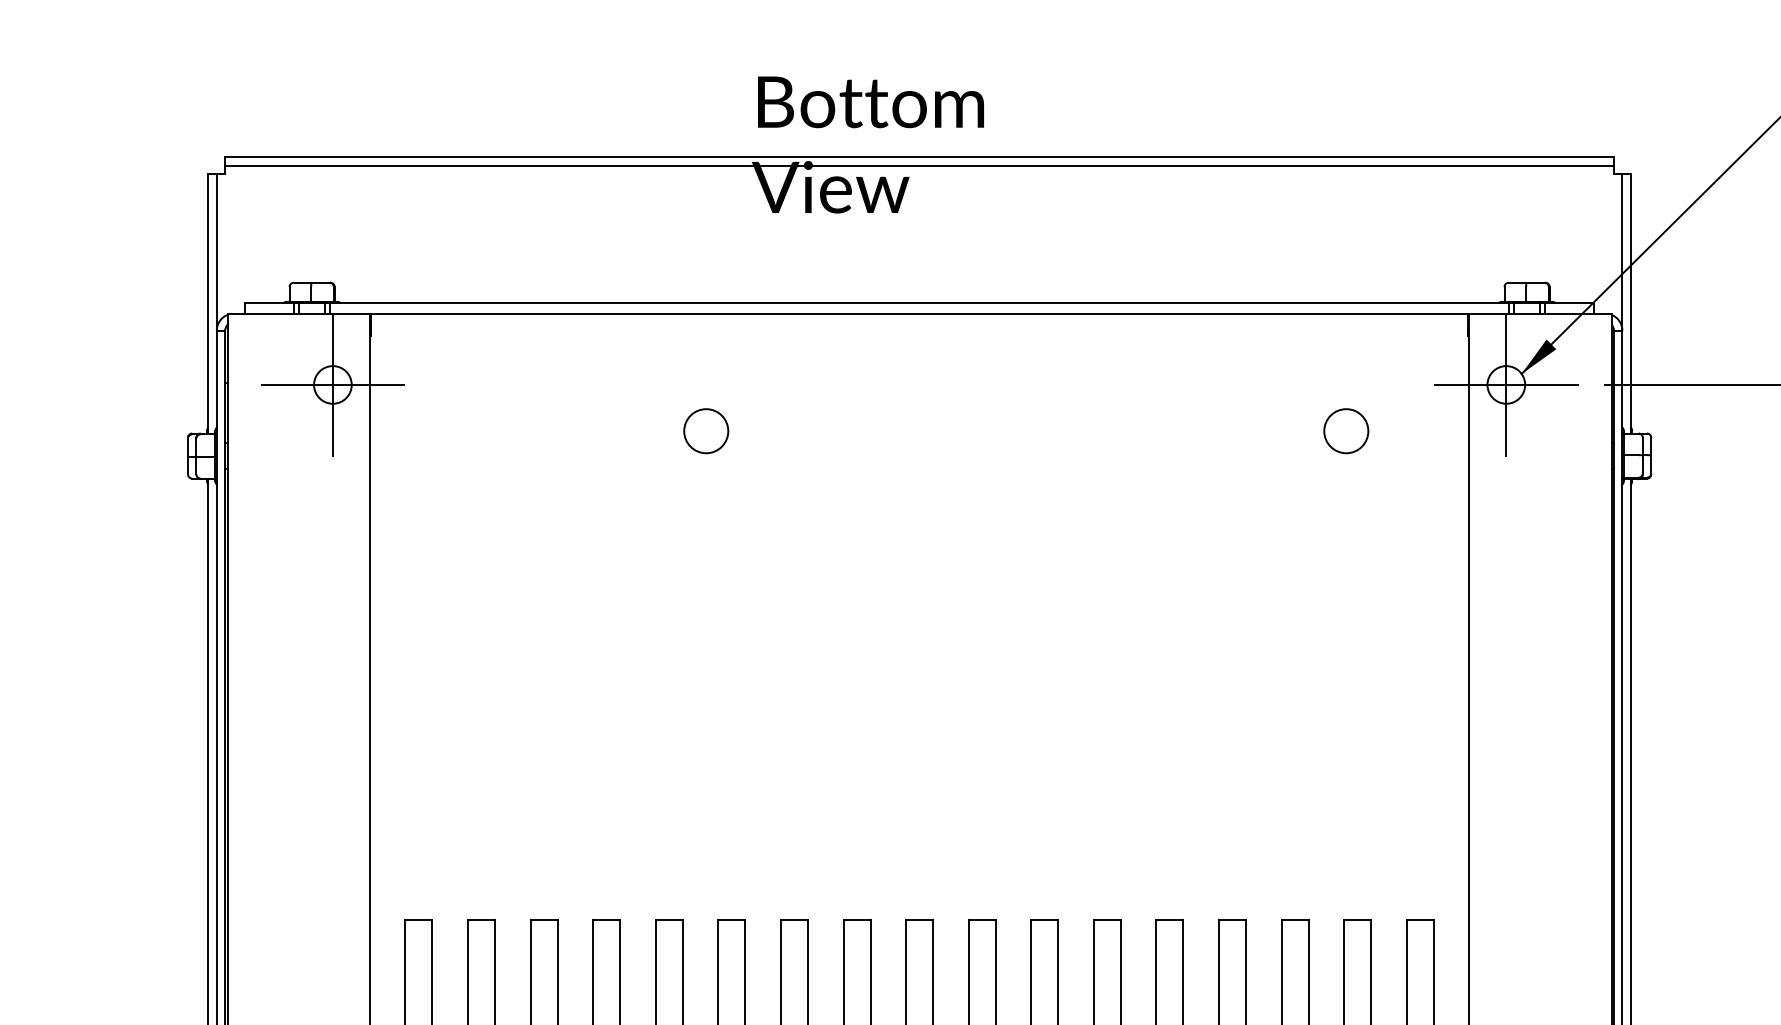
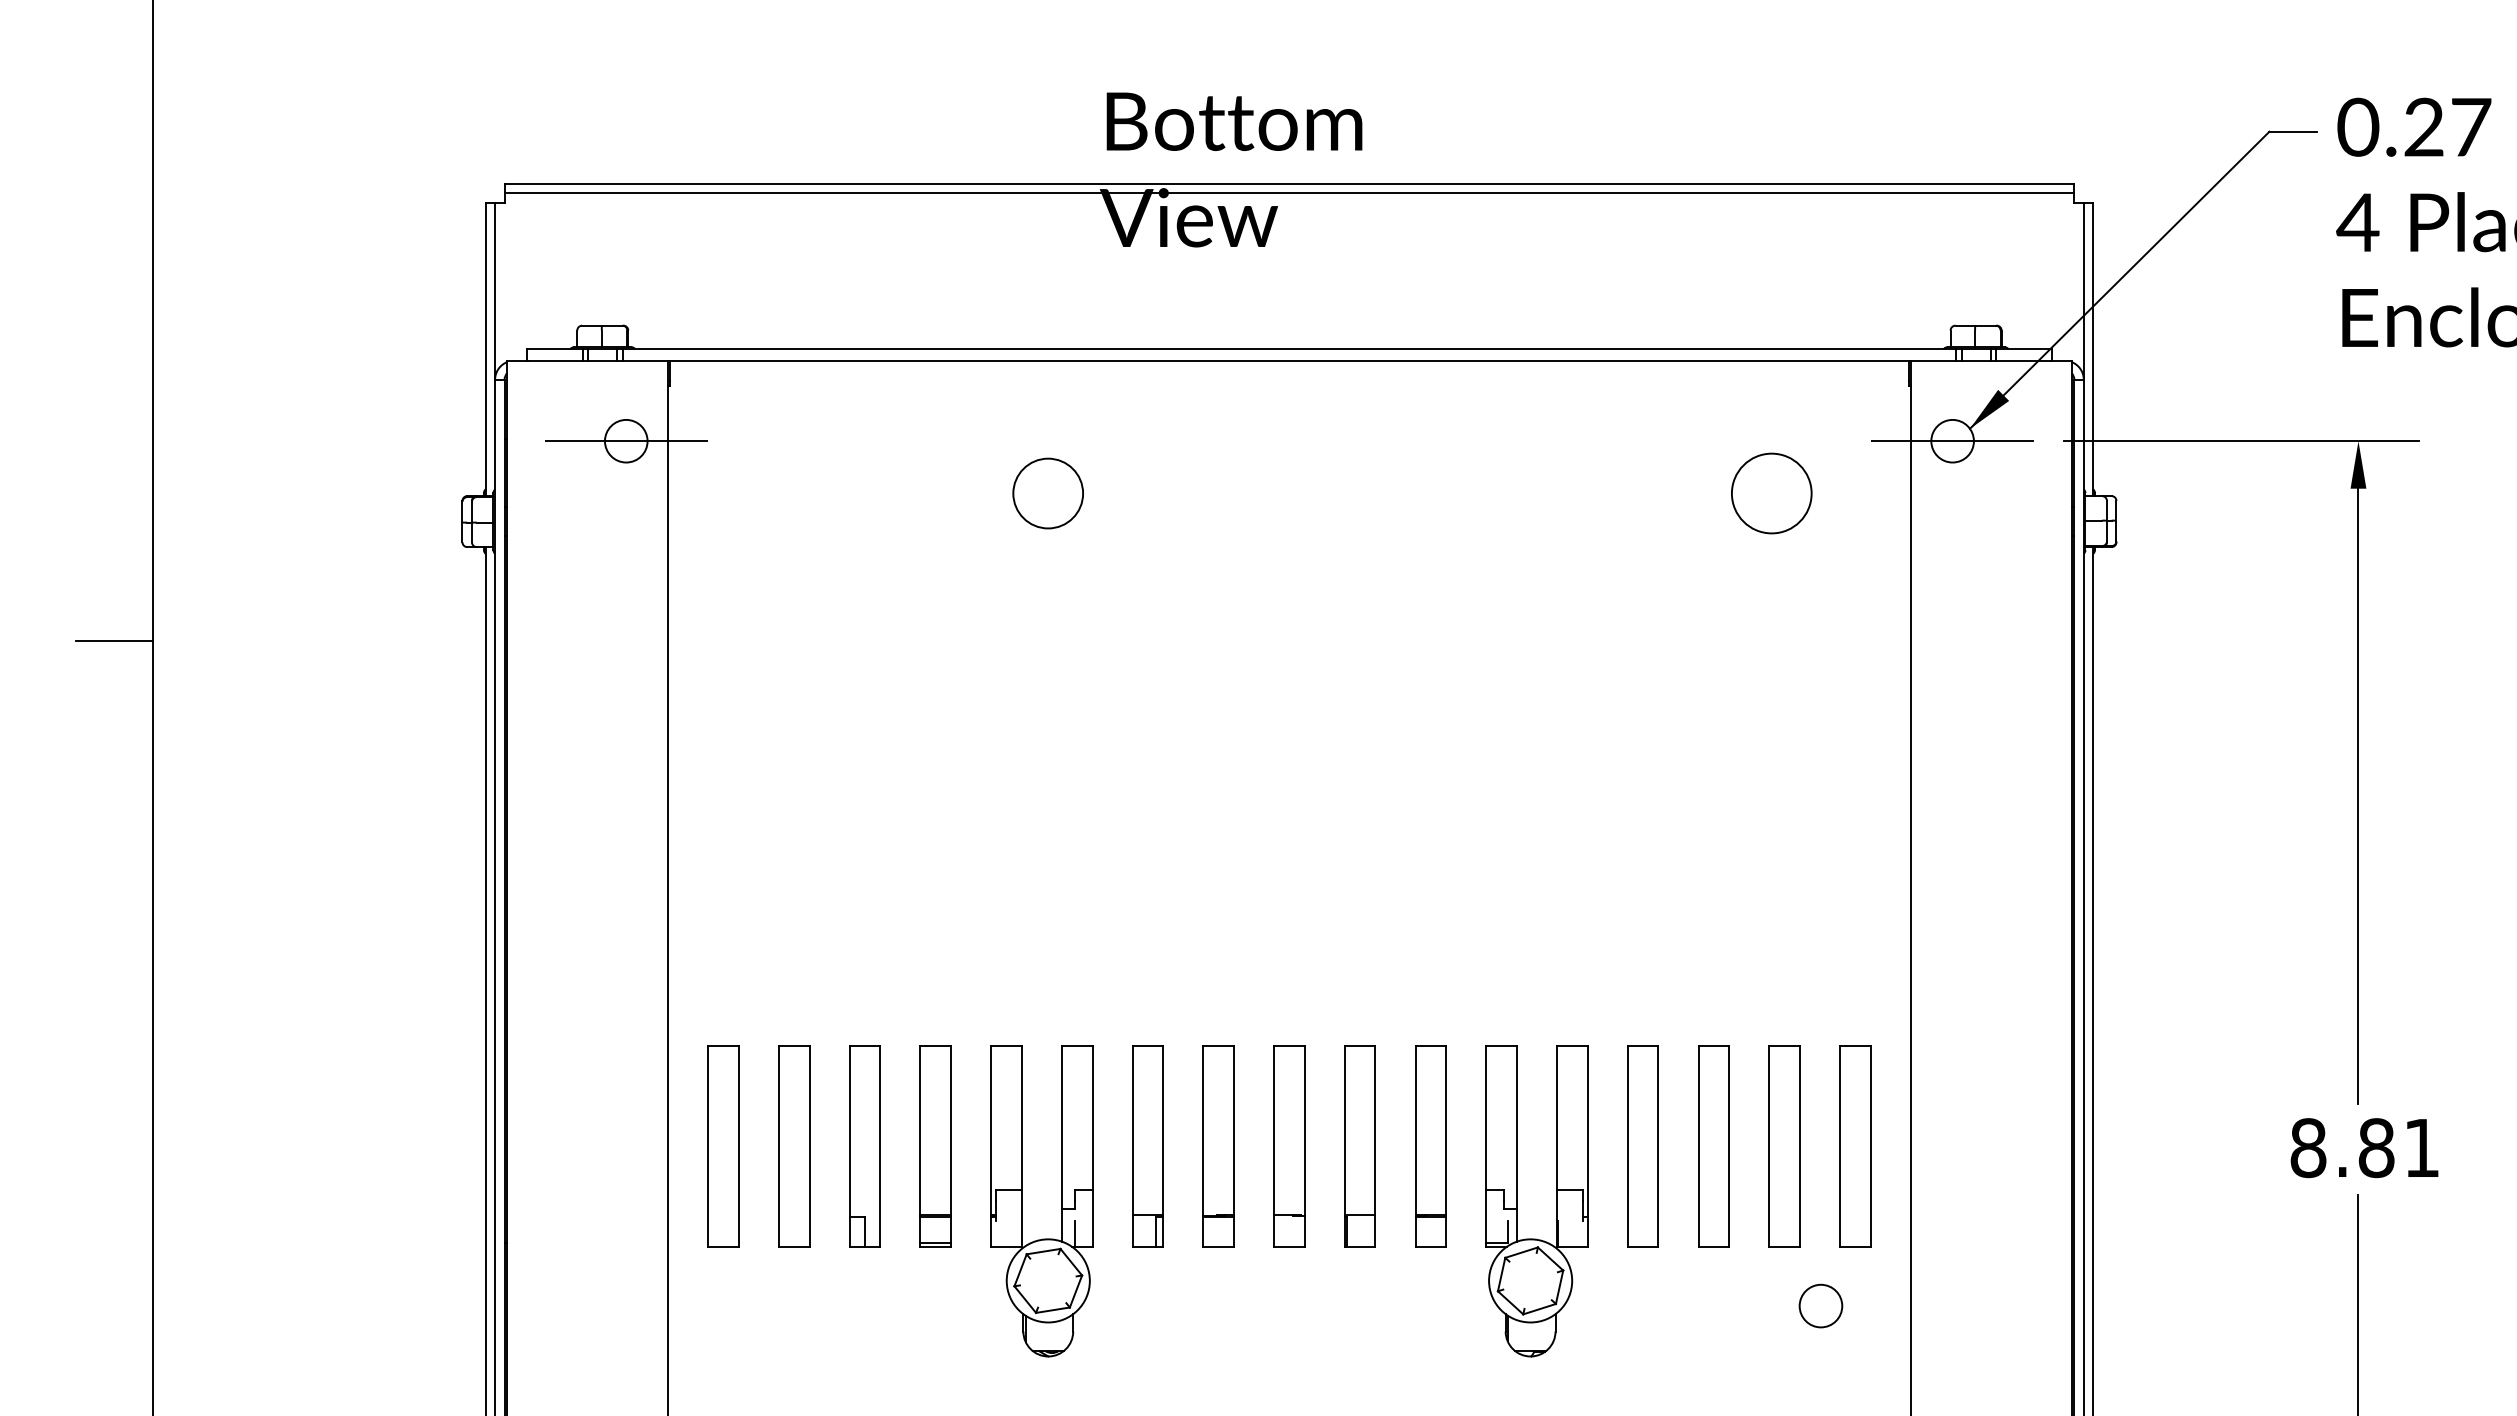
line: (333, 384) -> (626, 440), removed
line: (1506, 384) -> (1952, 440), removed
circle: (706, 431) -> (1048, 493), size x1.4
circle: (1346, 431) -> (1771, 493), size x1.6

